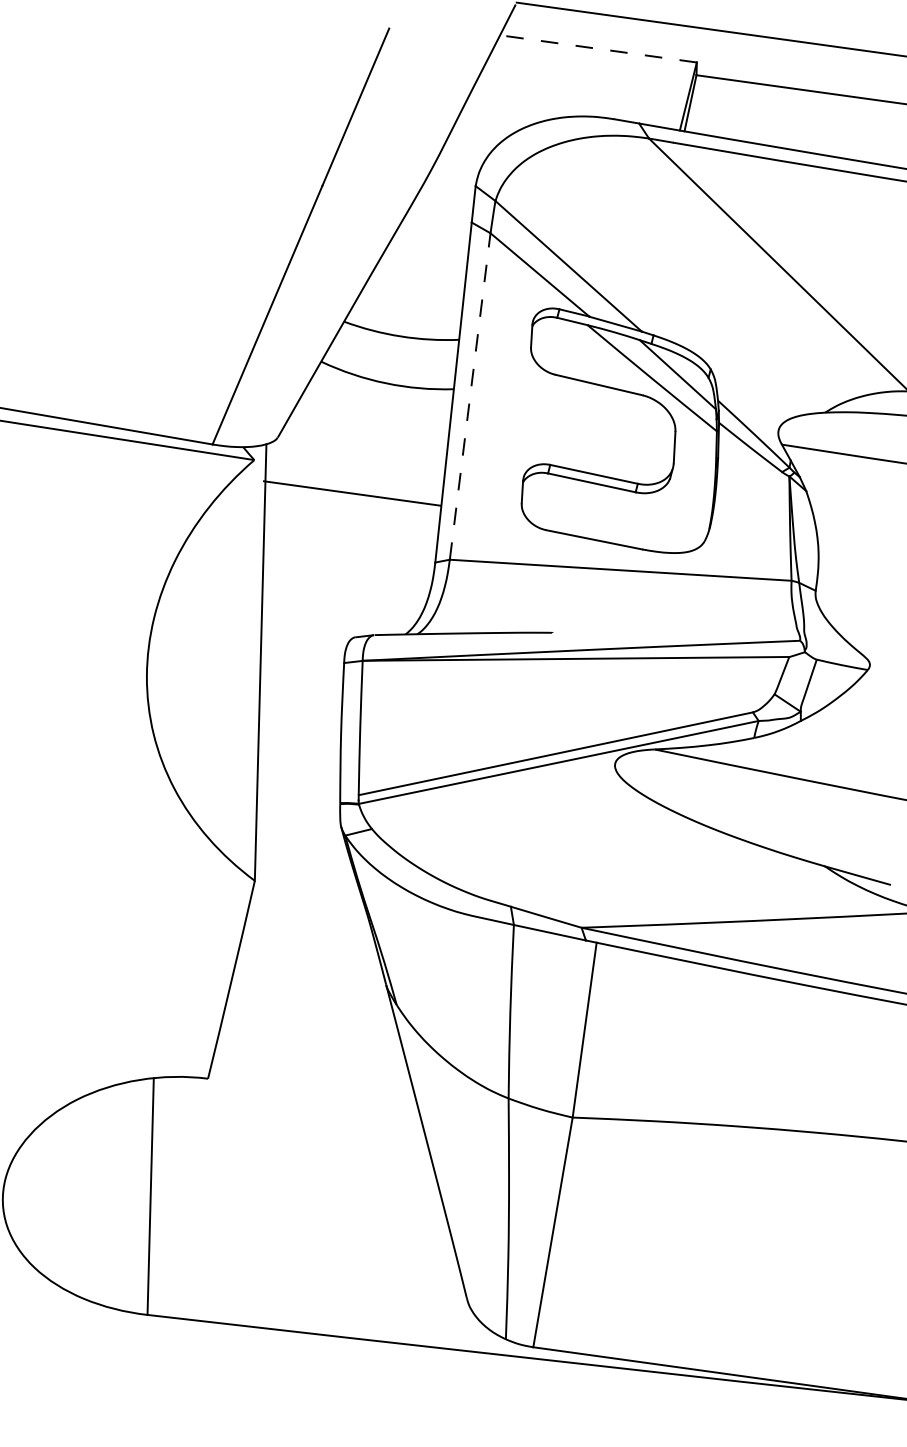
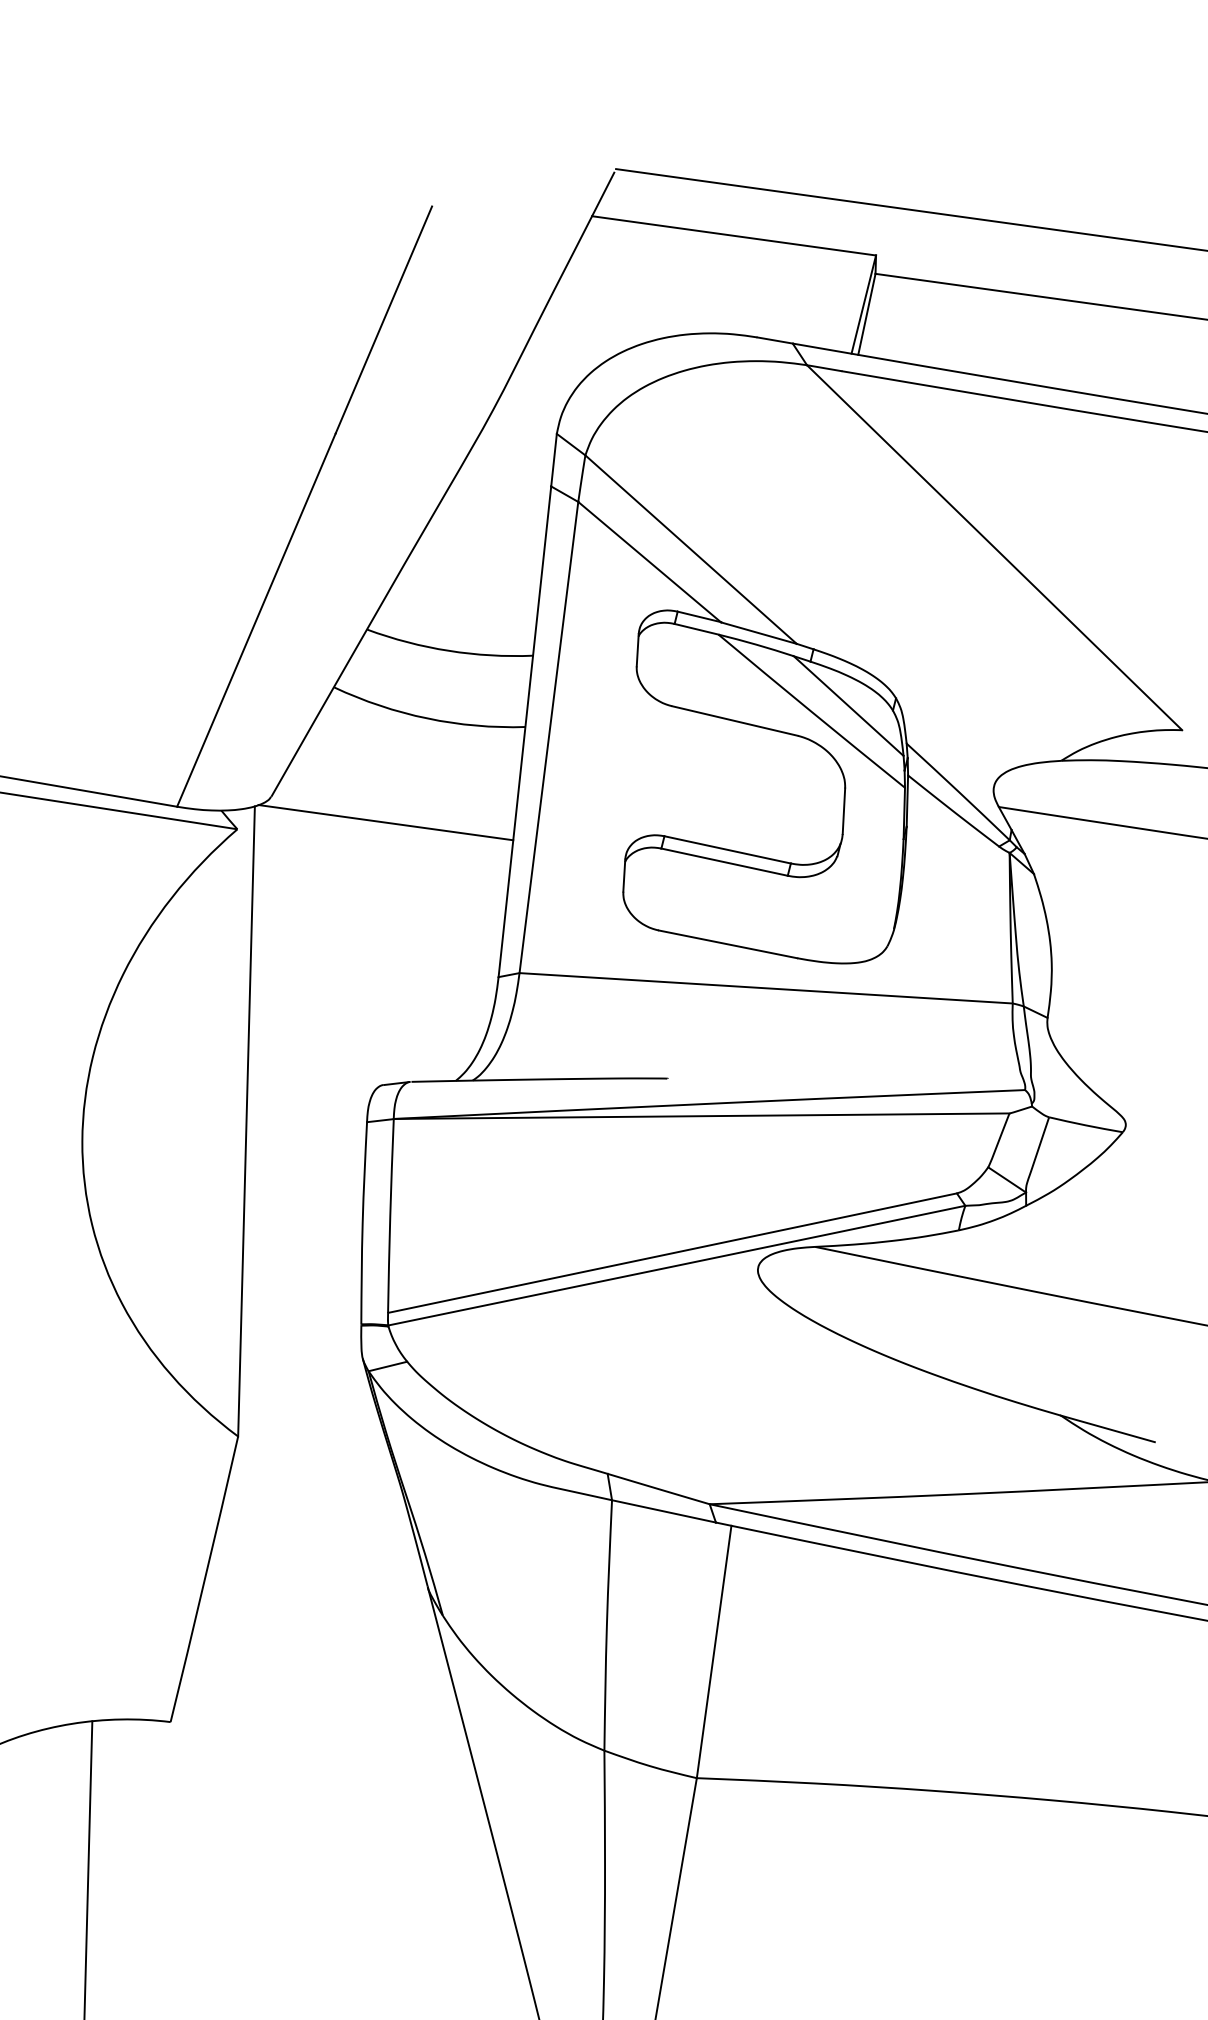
line: (597, 48) -> (732, 235), dashed -> solid
line: (470, 396) -> (549, 737), dashed -> solid
line: (351, 493) -> (384, 822), moved

